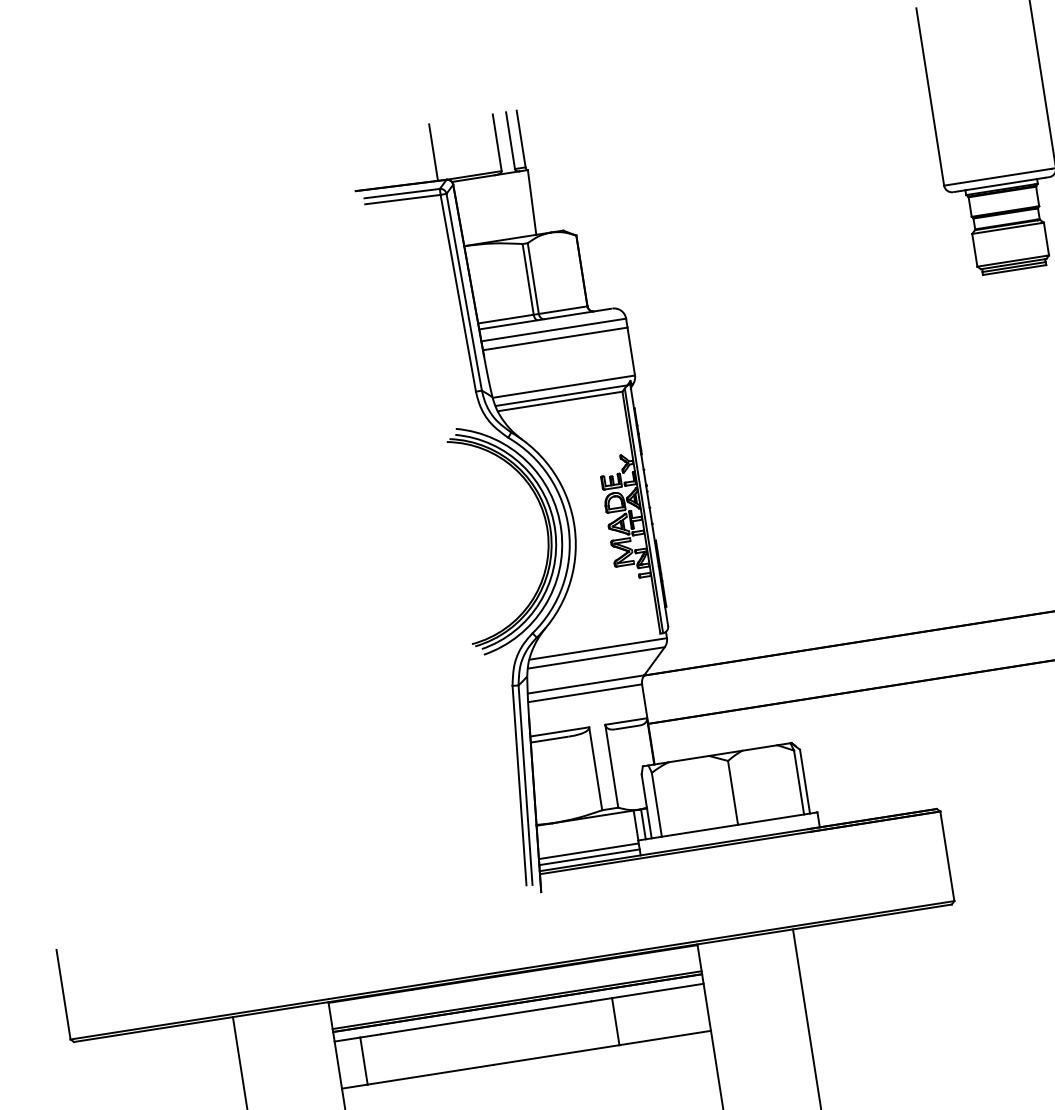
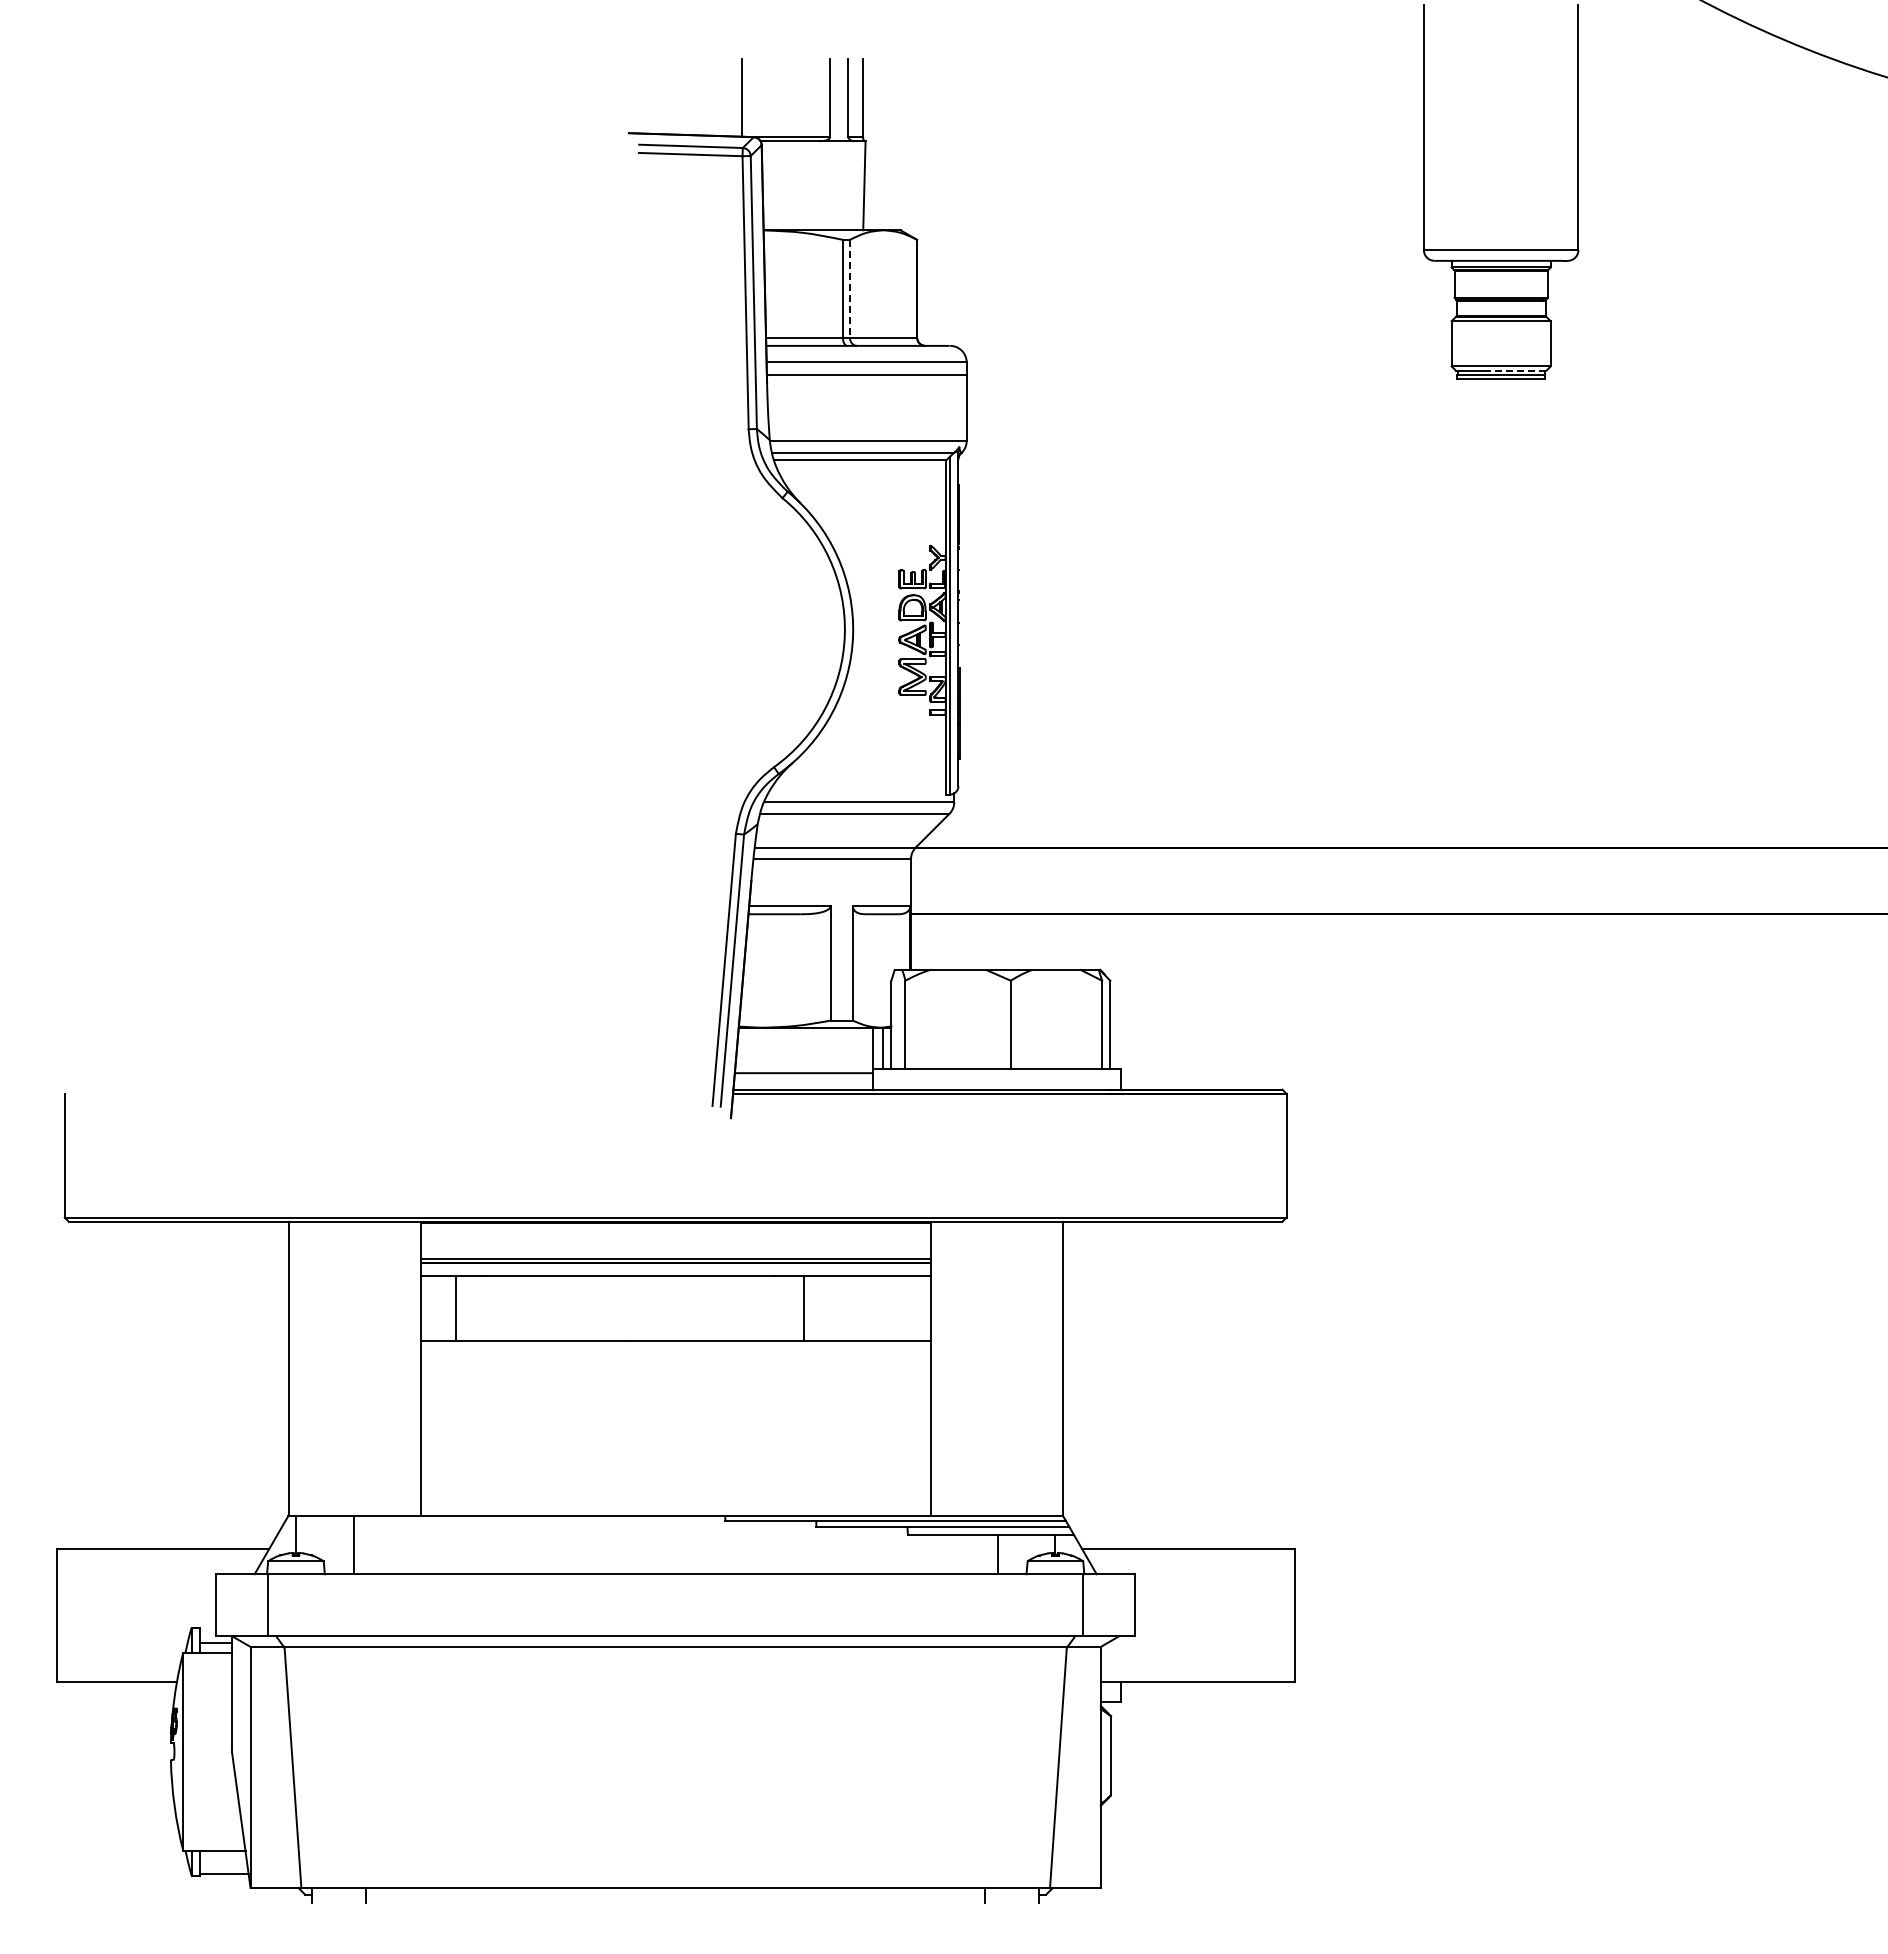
line: (1024, 262) -> (1515, 370), solid -> dashed
line: (532, 278) -> (849, 288), solid -> dashed
part: (547, 534) -> (814, 637), removed
line: (589, 857) -> (803, 1081), removed

